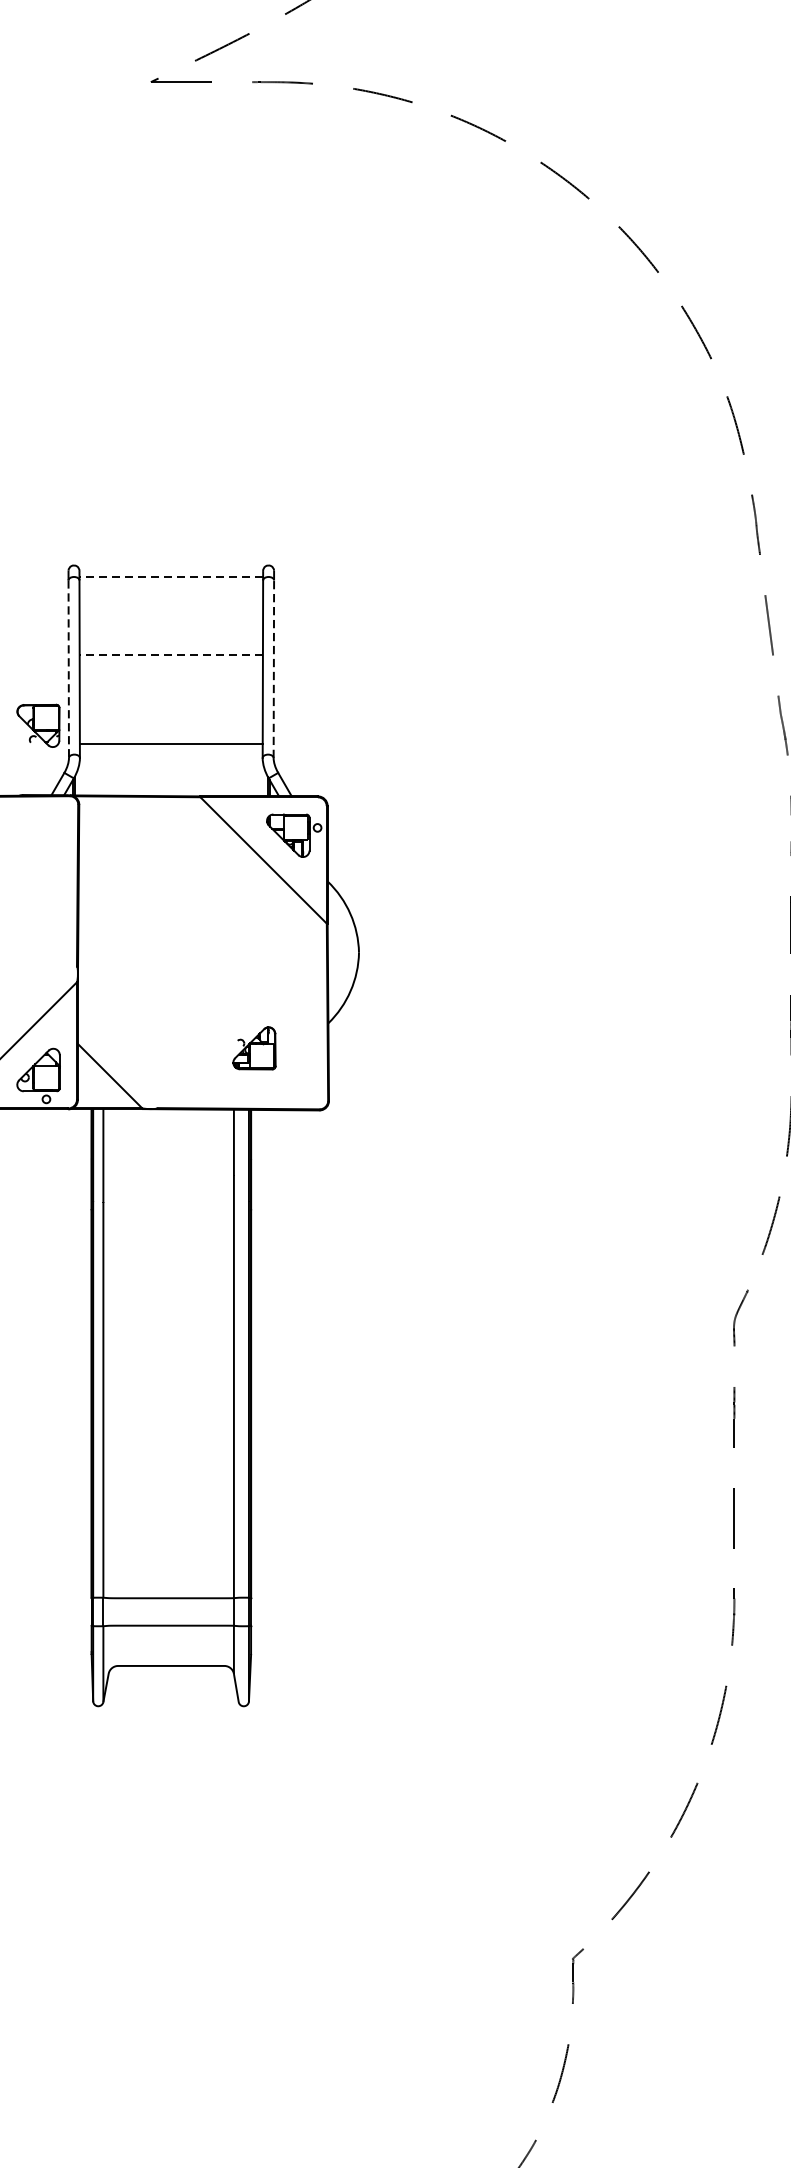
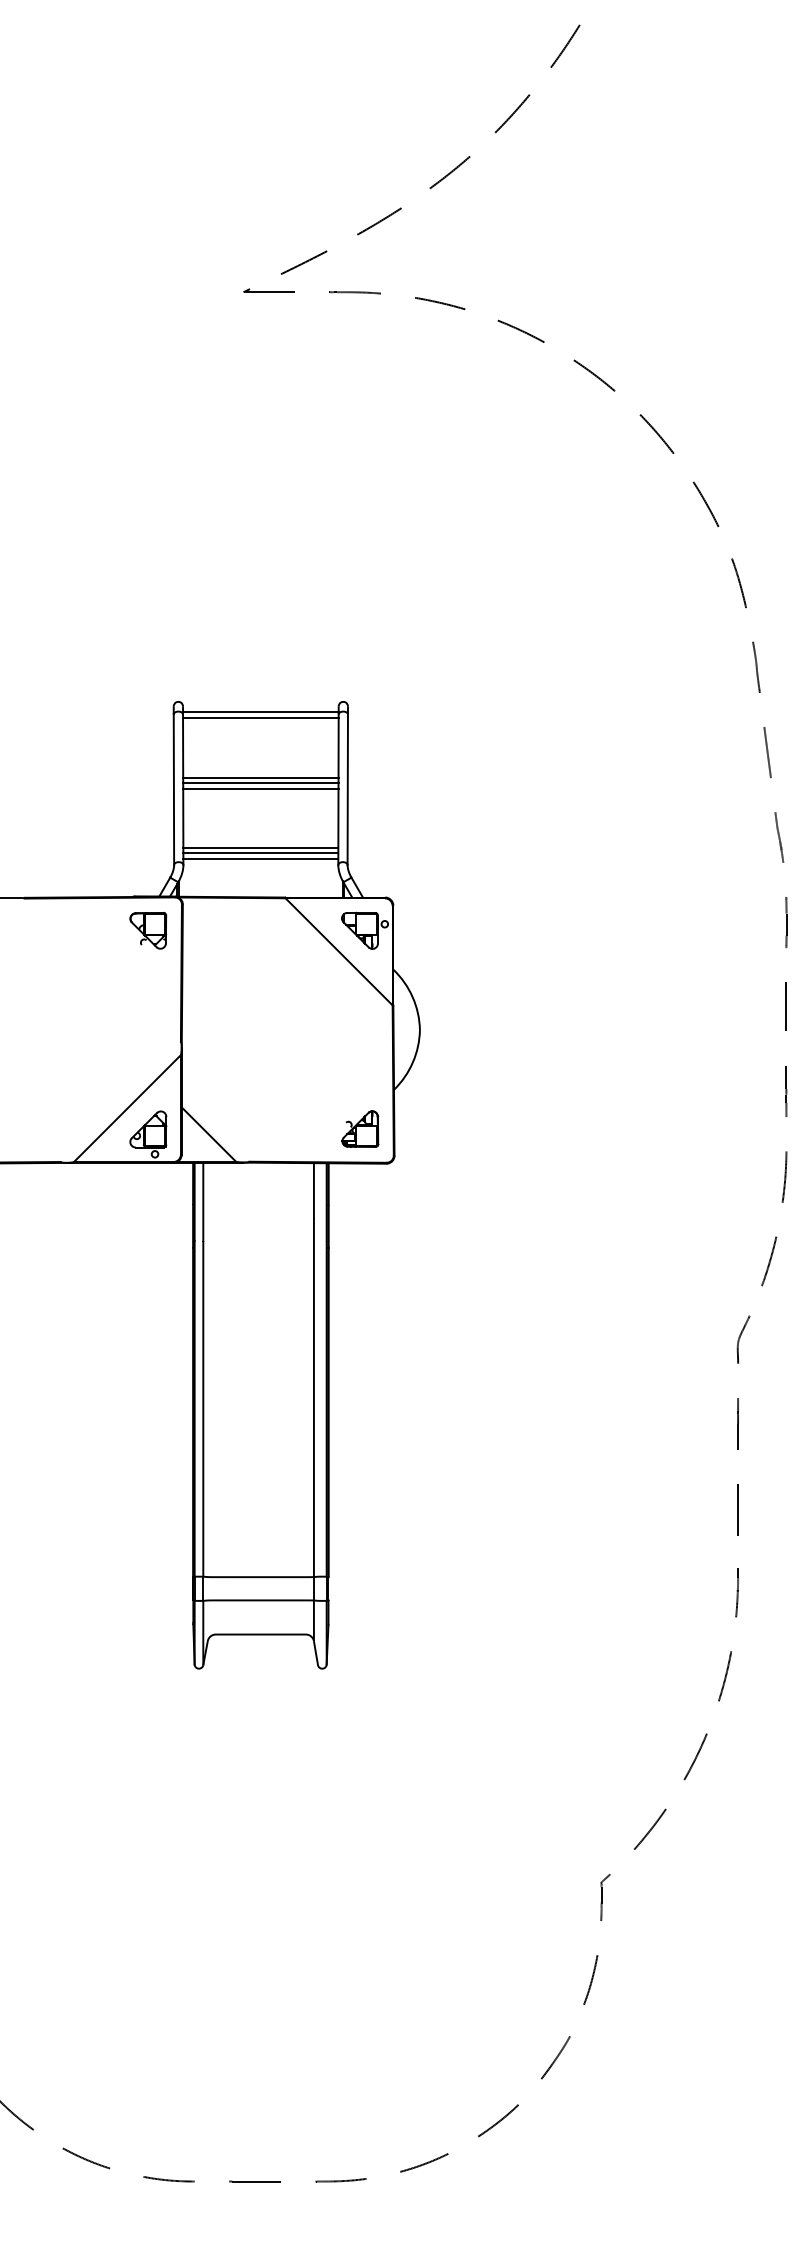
line: (170, 576) -> (260, 711), dashed -> solid
line: (170, 583) -> (260, 717), added
line: (170, 654) -> (260, 777), dashed -> solid
line: (170, 660) -> (260, 782), added
line: (170, 667) -> (260, 788), added
line: (273, 668) -> (347, 789), dashed -> solid
line: (68, 670) -> (173, 790), dashed -> solid
part: (38, 725) -> (148, 930), moved
line: (170, 738) -> (260, 848), added
line: (170, 751) -> (260, 859), added
part: (254, 1047) -> (360, 1128), moved

